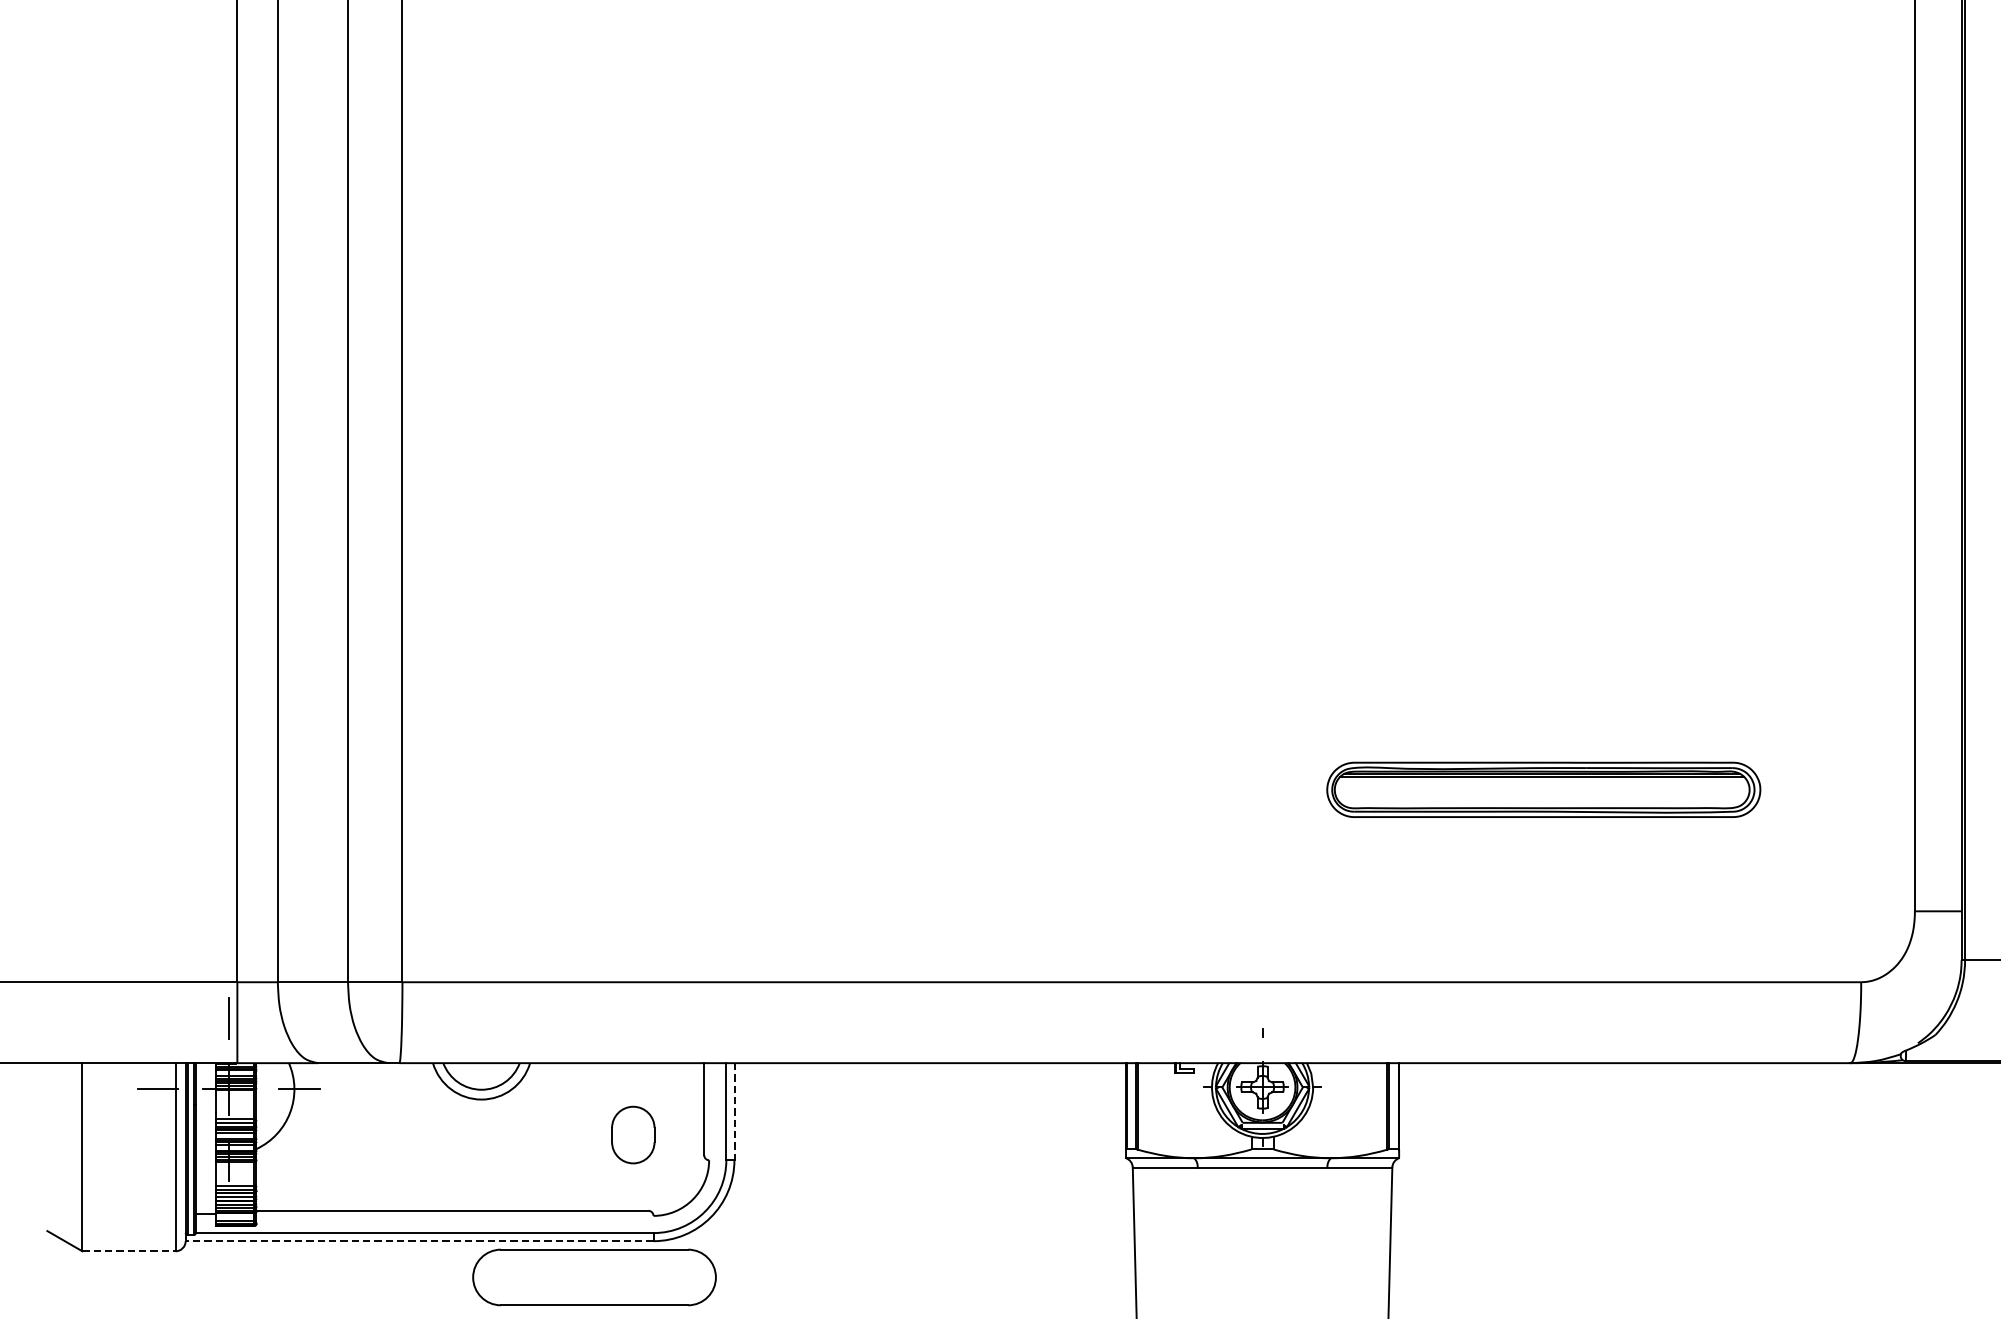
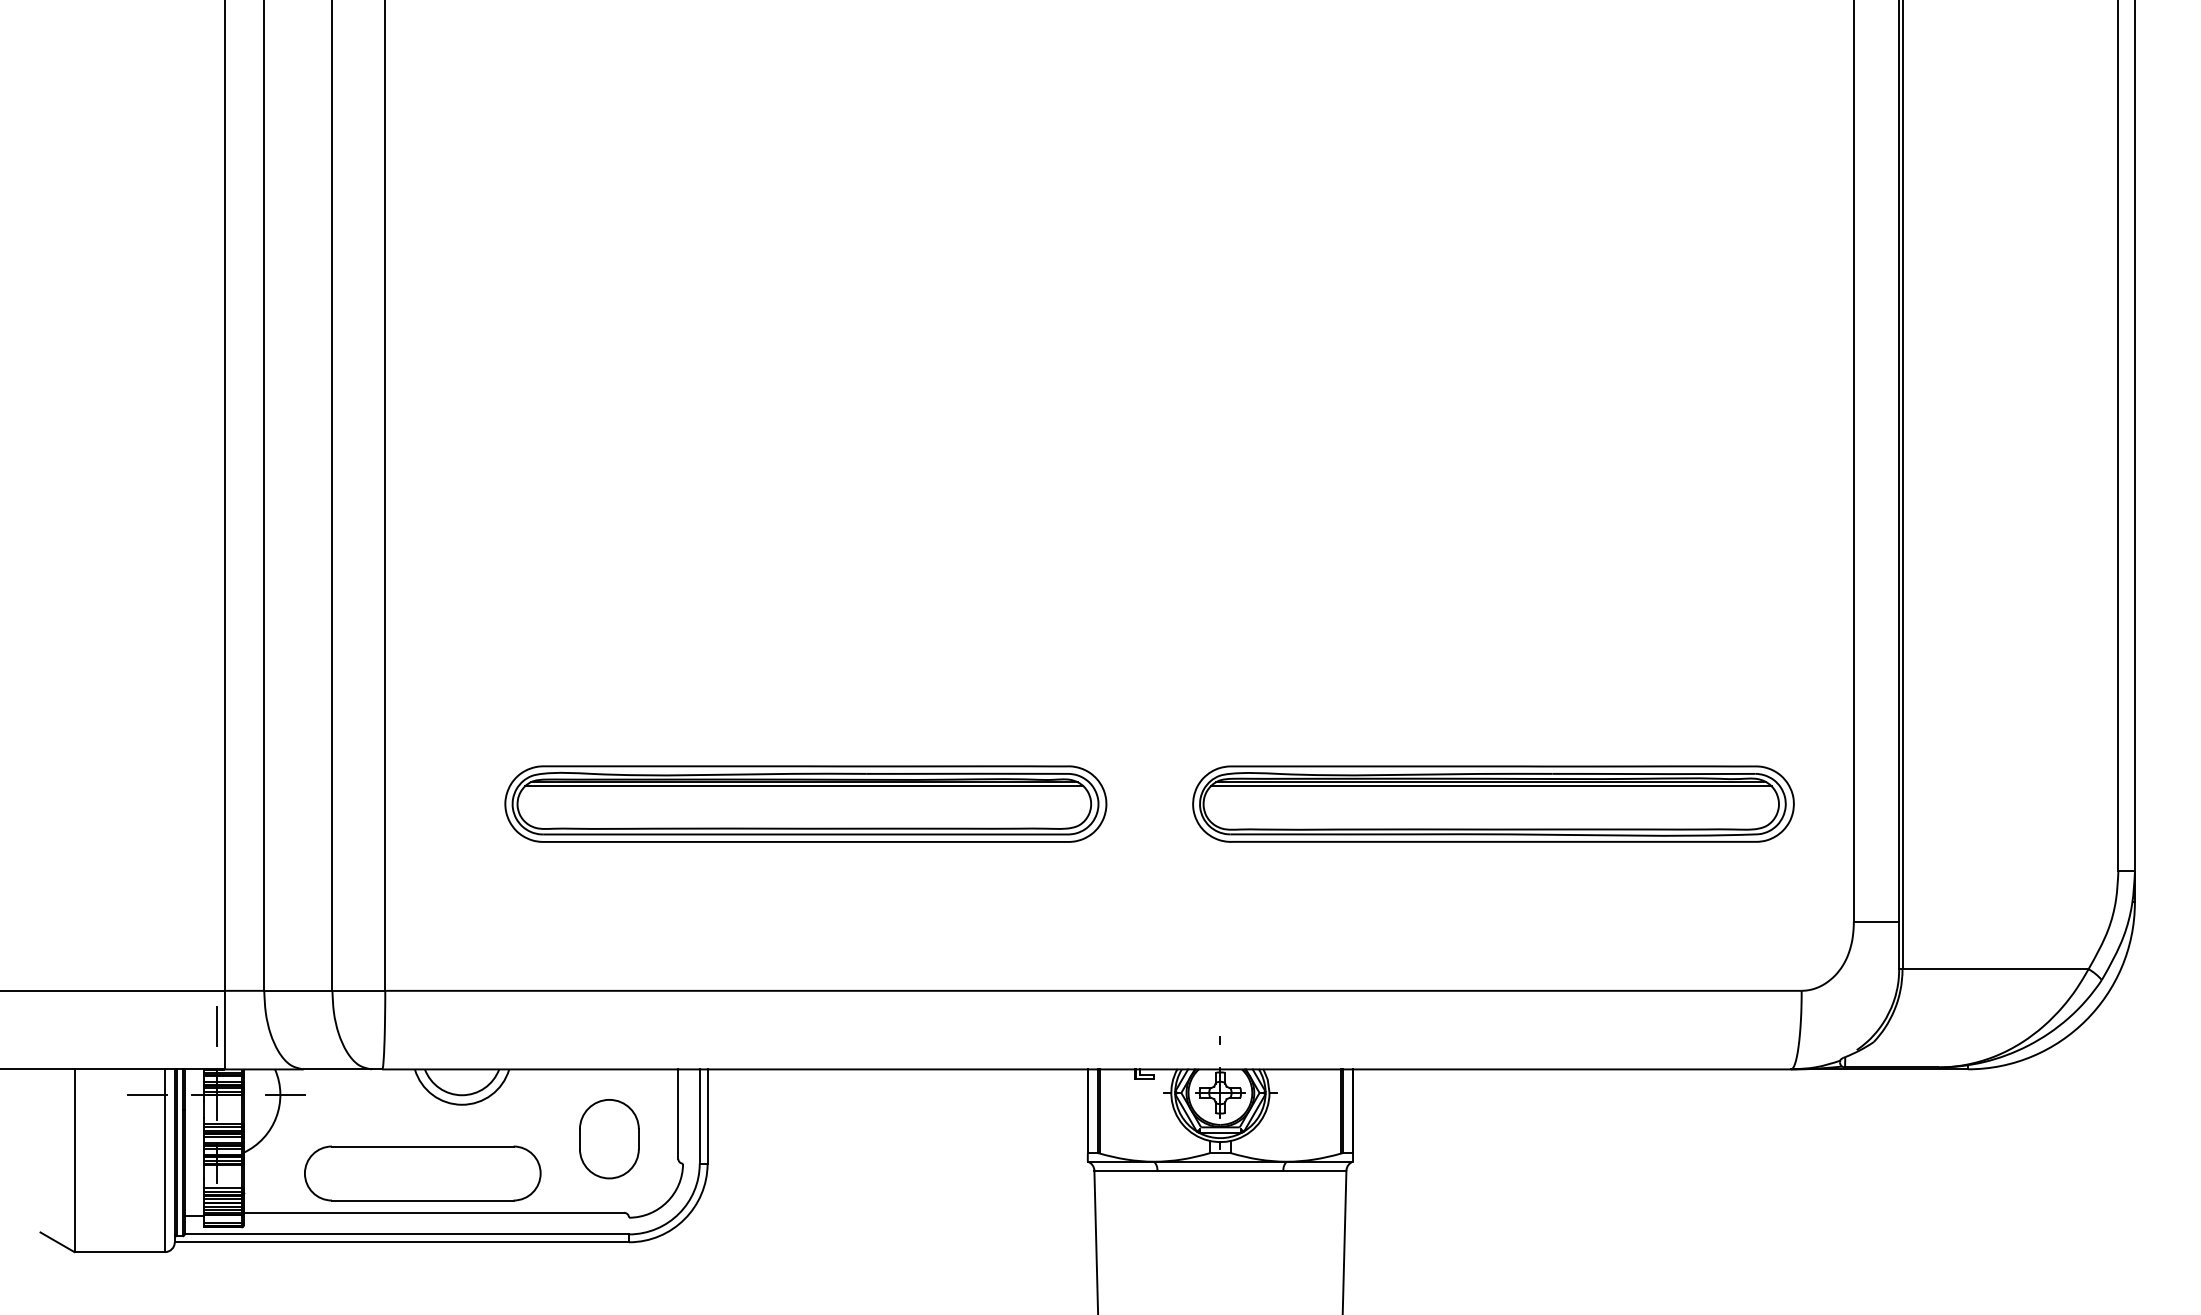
part: (835, 789) -> (805, 803), added
part: (1543, 789) -> (1493, 803), size x1.43
line: (734, 1112) -> (707, 1117), dashed -> solid
part: (633, 1135) -> (609, 1139), size x1.43
line: (419, 1241) -> (401, 1242), dashed -> solid
line: (129, 1251) -> (120, 1252), dashed -> solid
part: (594, 1277) -> (422, 1173), moved

